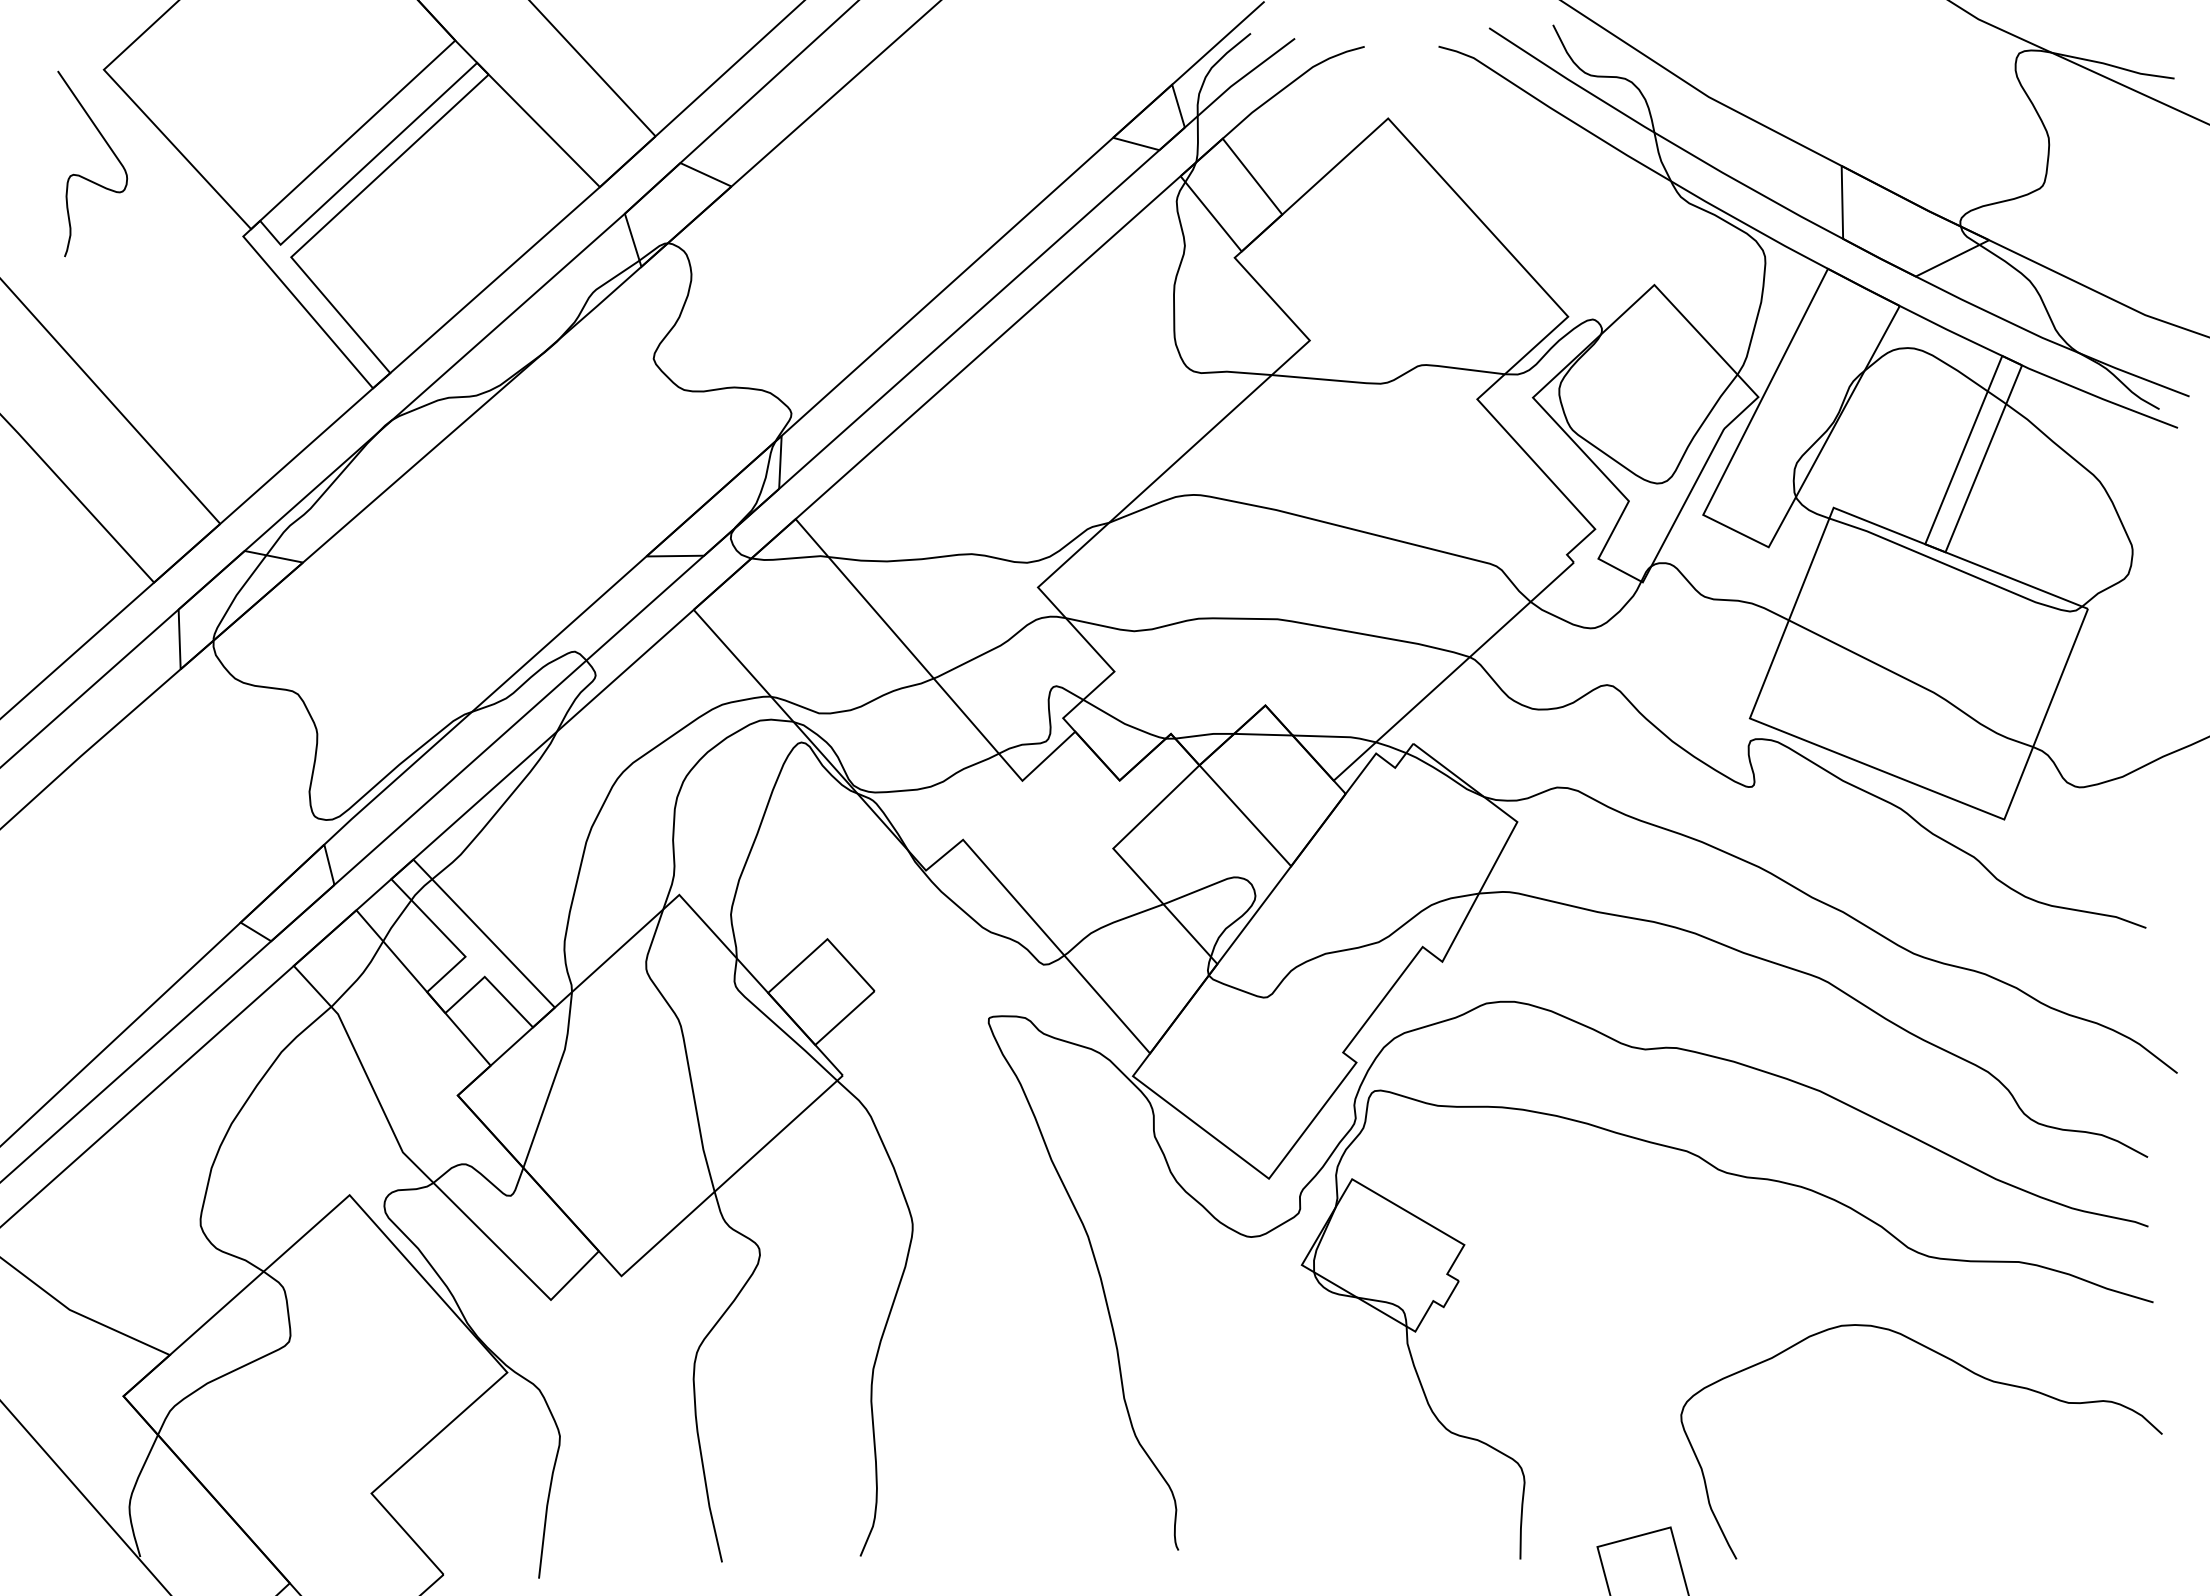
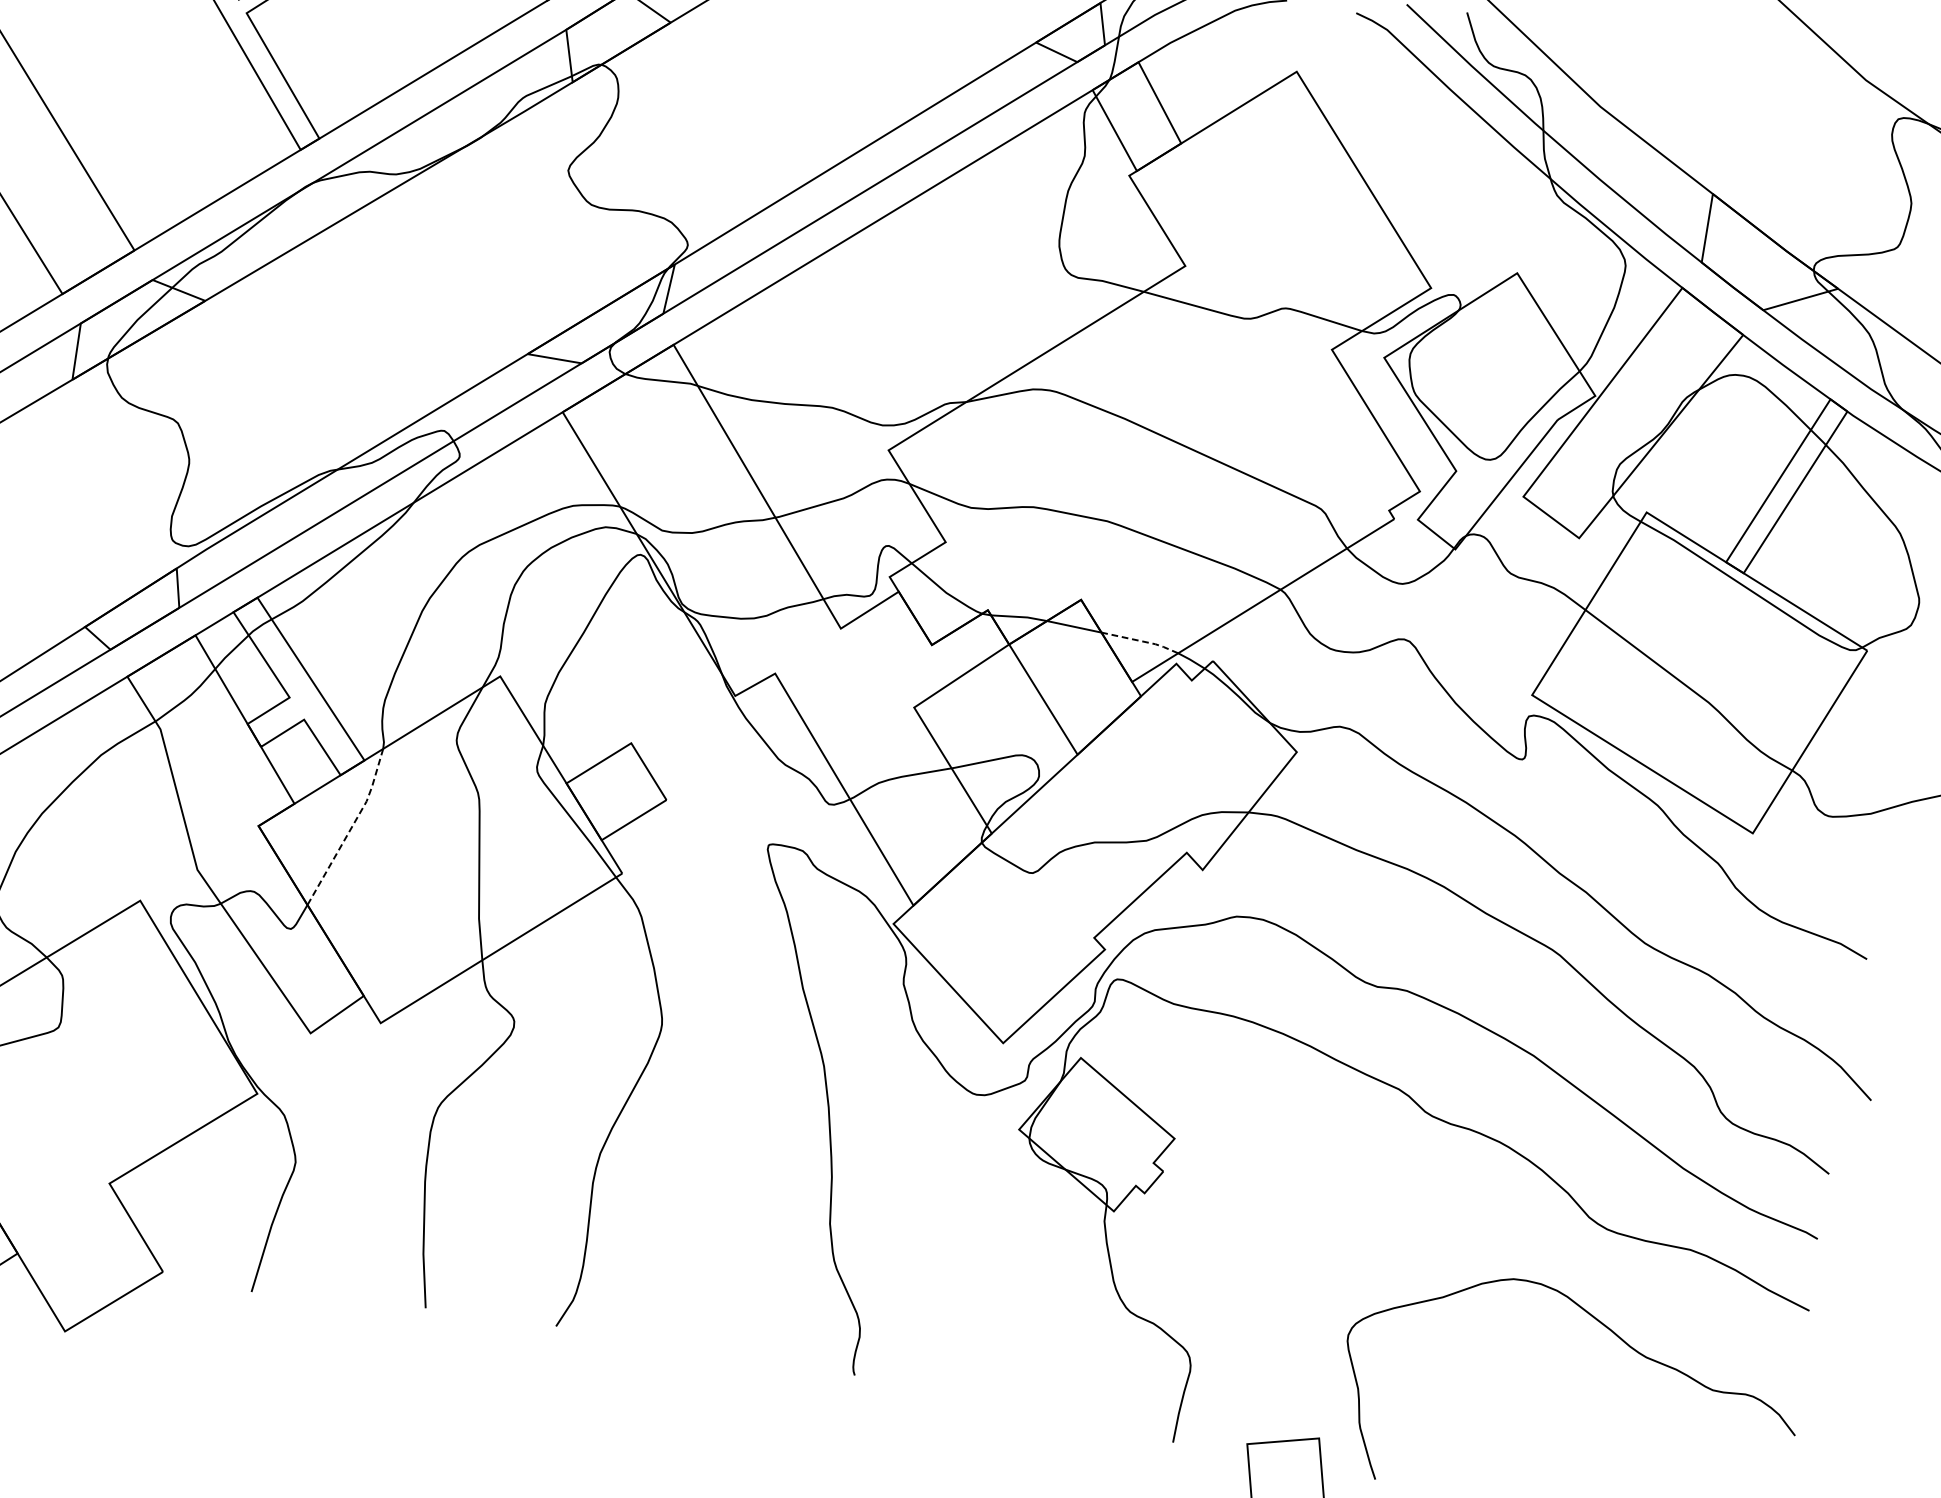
line: (1335, 736) -> (1141, 640), solid -> dashed
line: (554, 1080) -> (351, 828), solid -> dashed

